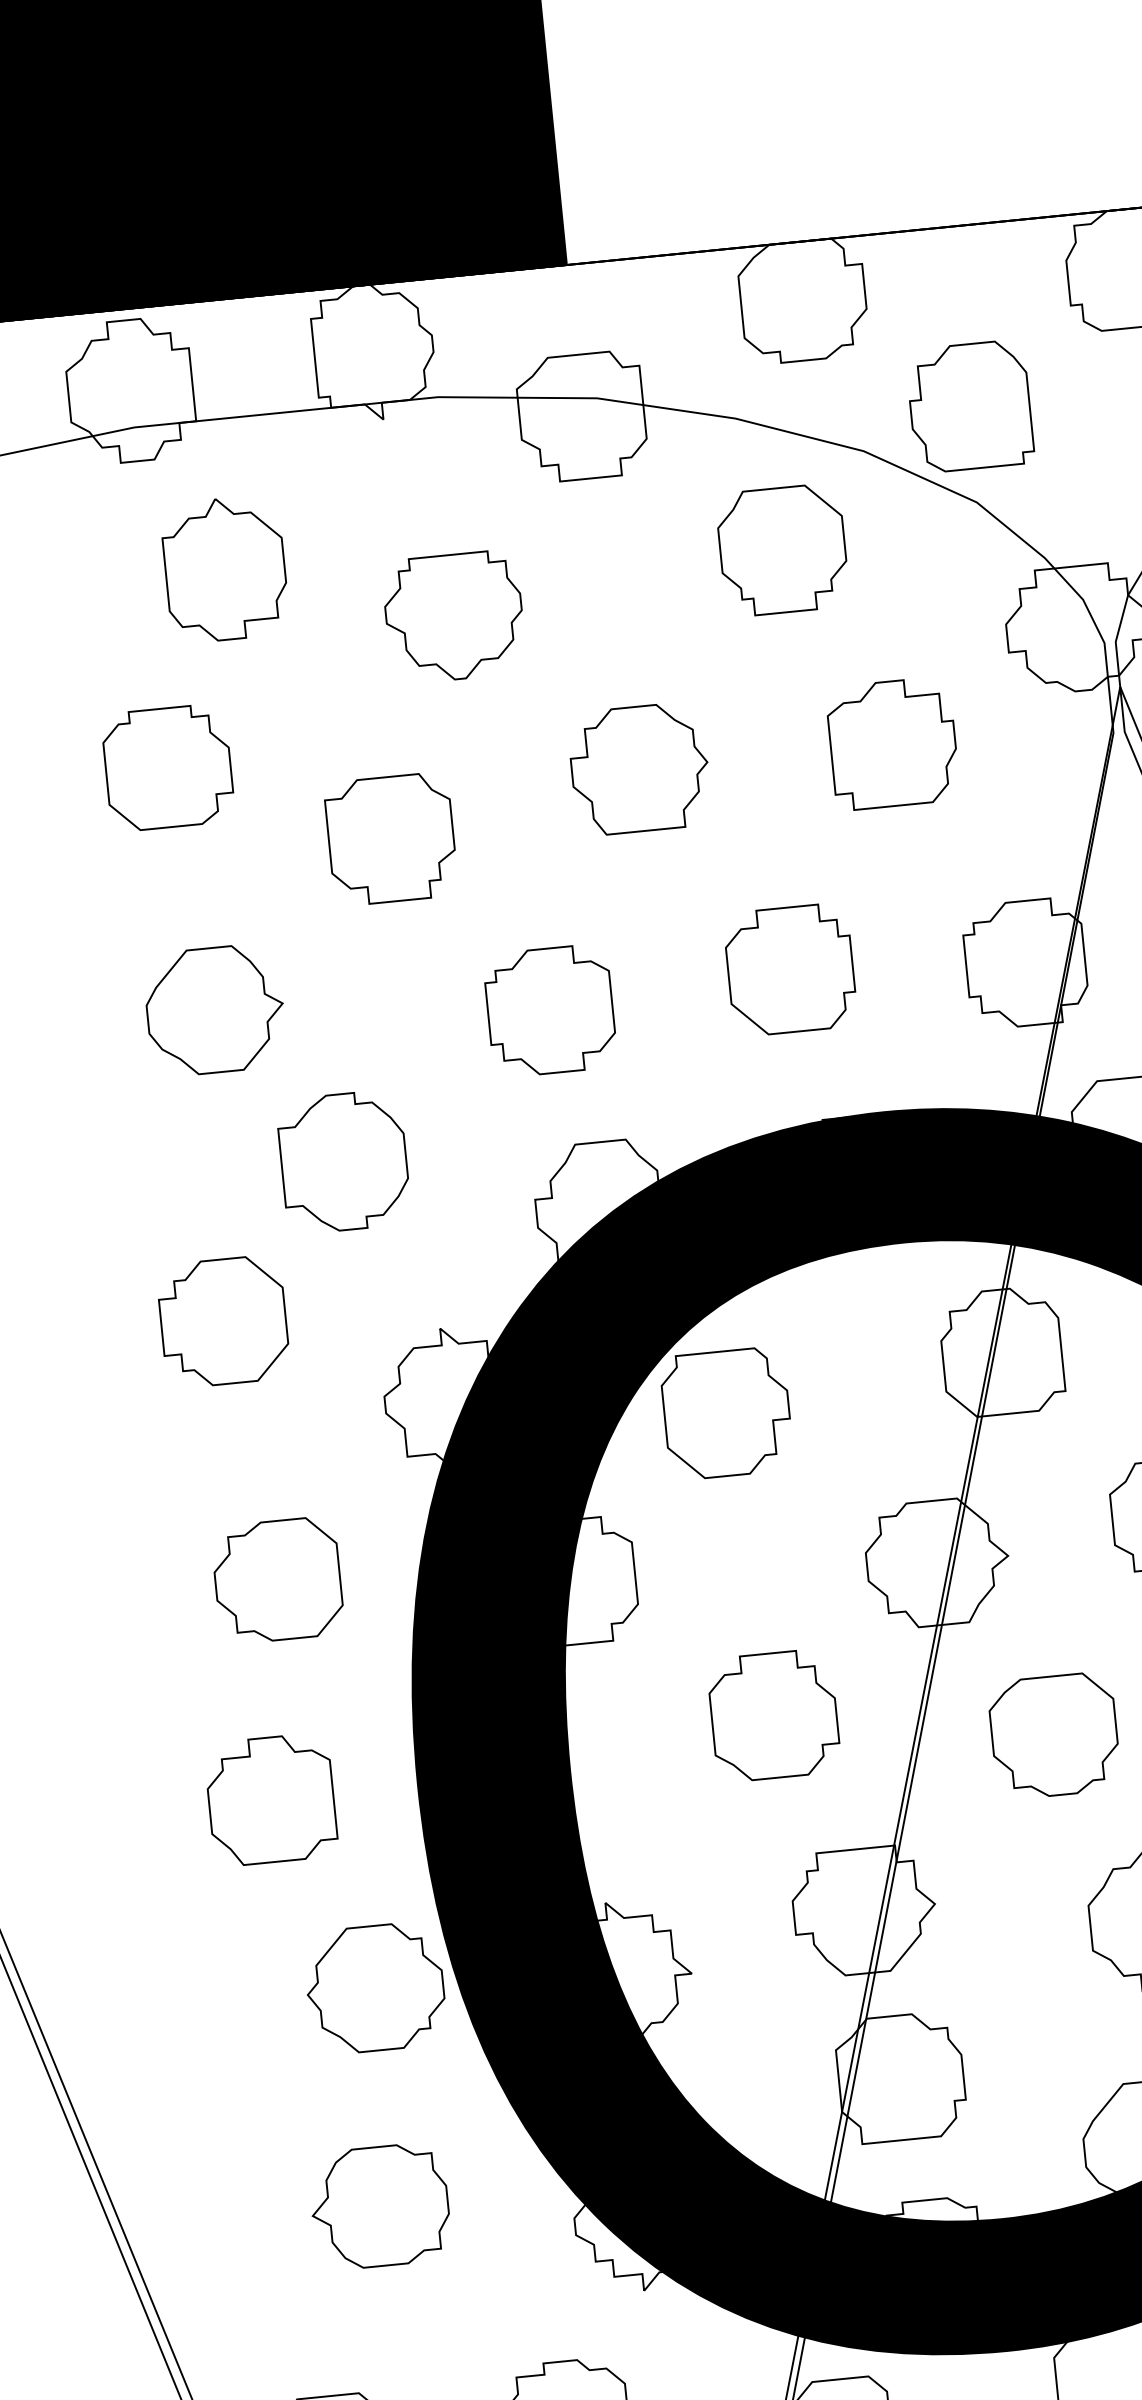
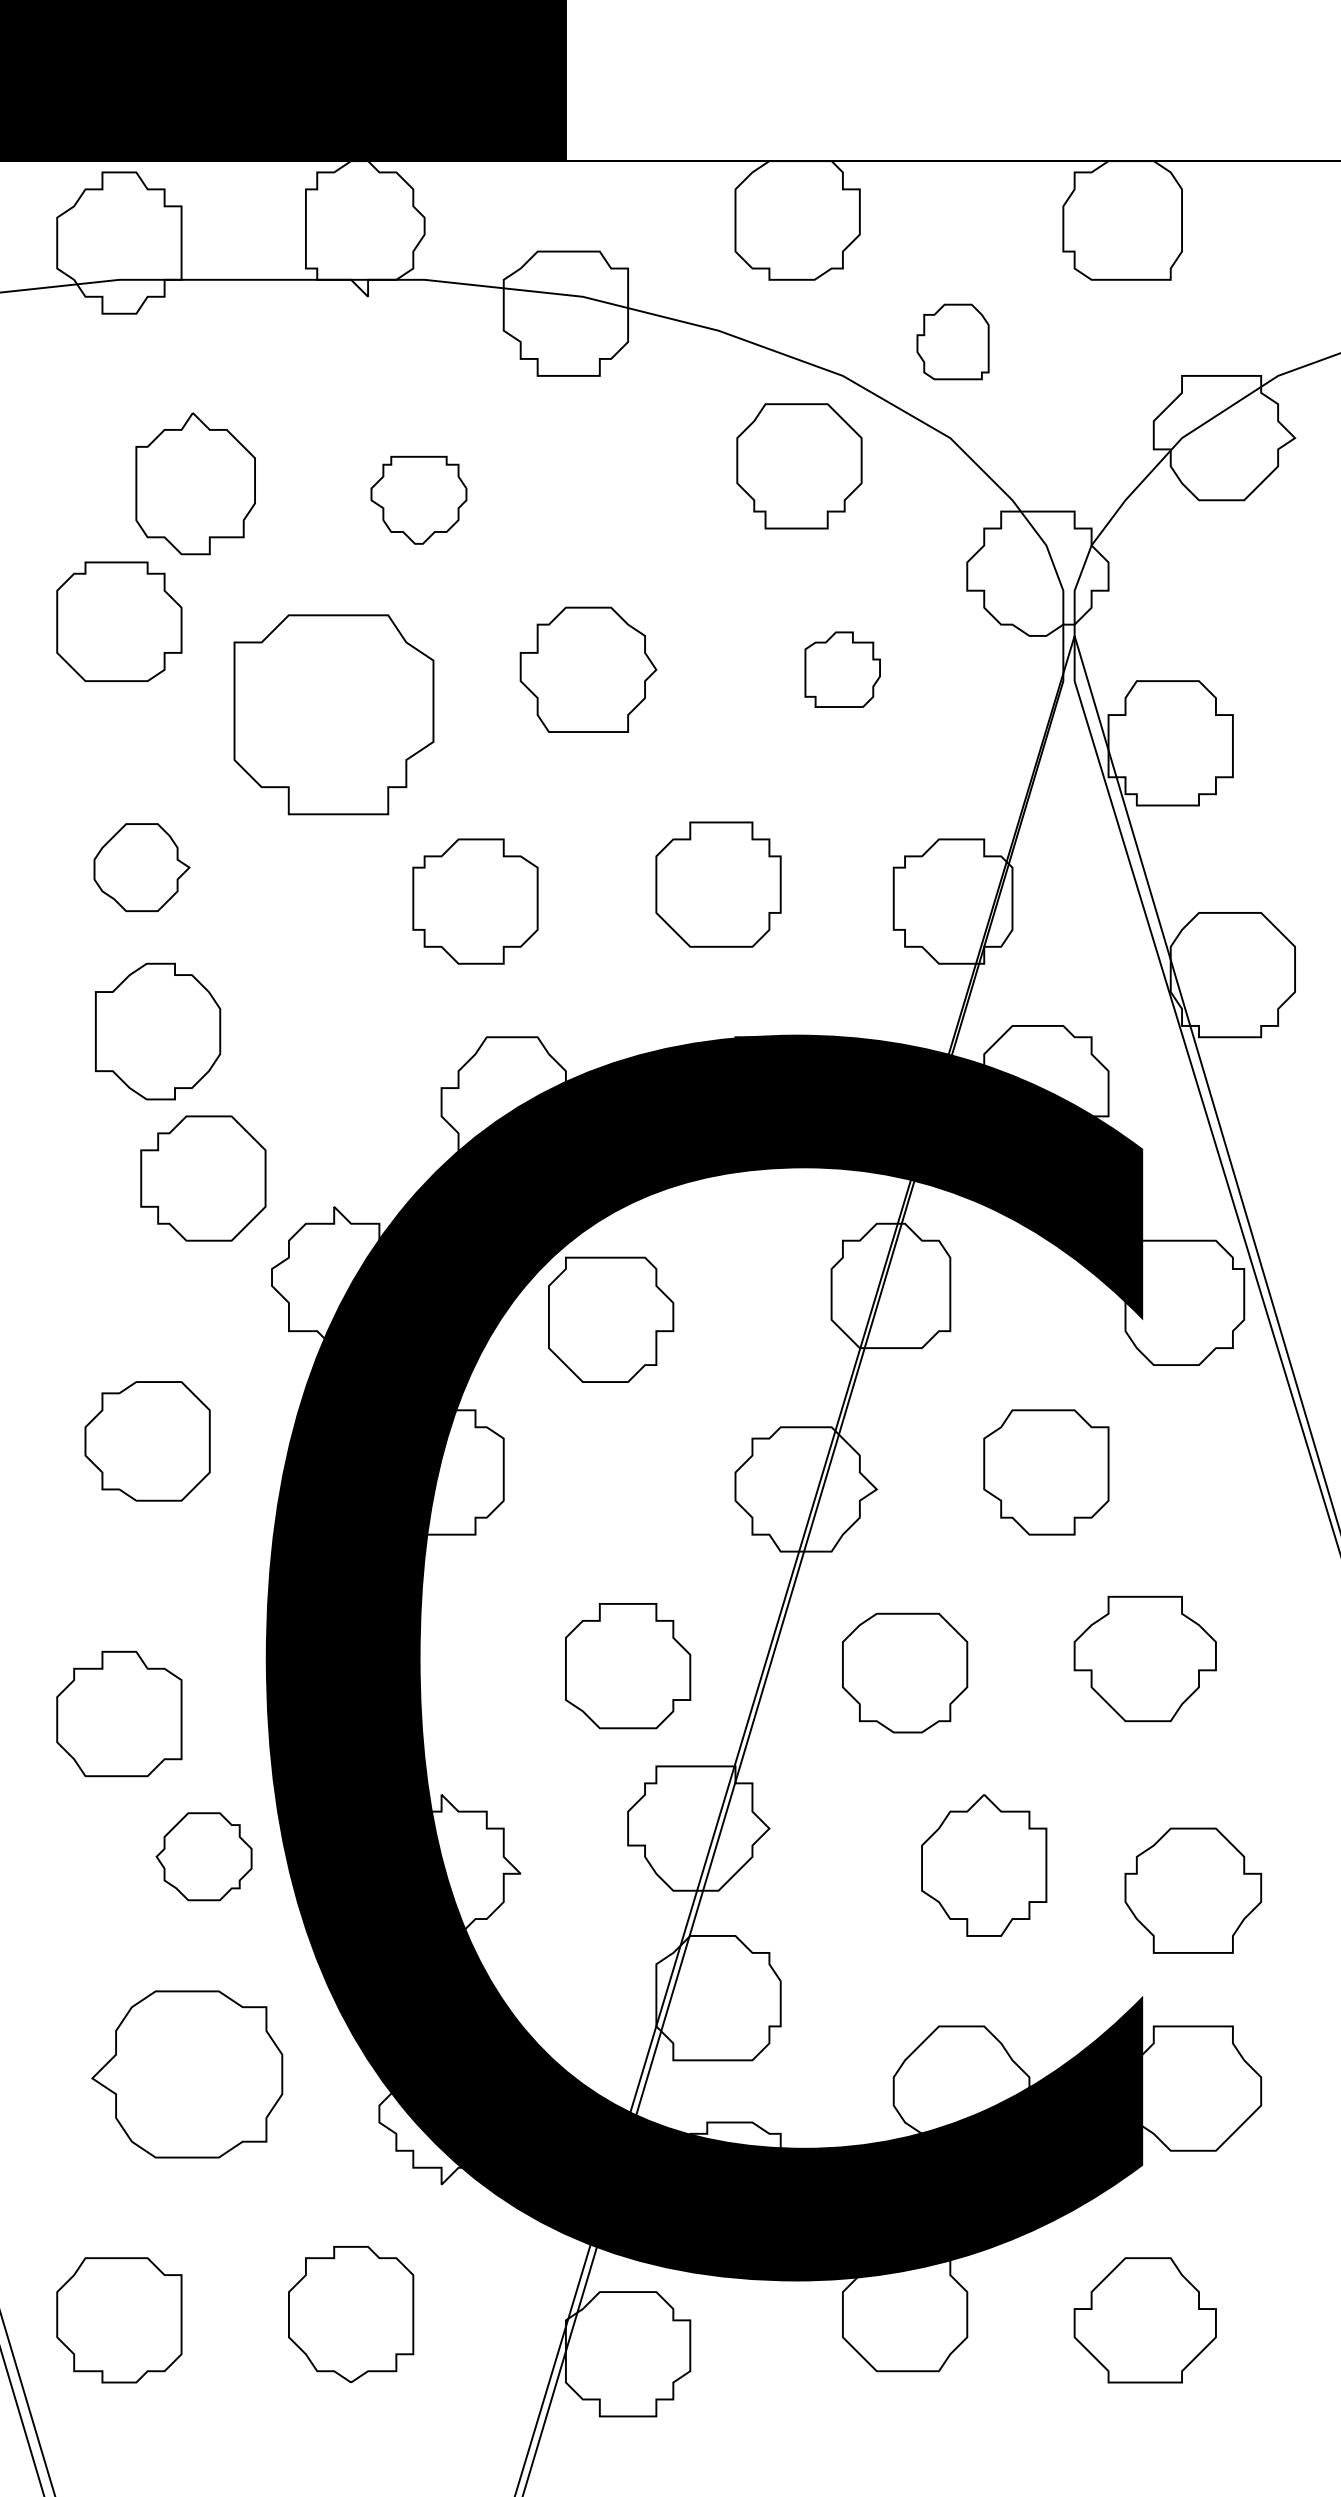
part: (969, 406) -> (952, 341), size x0.6
part: (782, 550) -> (799, 466), moved
part: (224, 568) -> (195, 483), moved
part: (453, 617) -> (418, 500), size x0.7
part: (892, 743) -> (842, 669), size x0.6
part: (391, 839) -> (334, 715), size x1.6
part: (214, 1010) -> (141, 867), size x0.7
part: (344, 1161) -> (158, 1031), moved
part: (223, 1321) -> (203, 1178), moved
part: (774, 1715) -> (628, 1666), moved
part: (271, 1799) -> (119, 1713), moved
part: (374, 1988) -> (203, 1856), size x0.7
part: (379, 2206) -> (186, 2074), size x1.4

